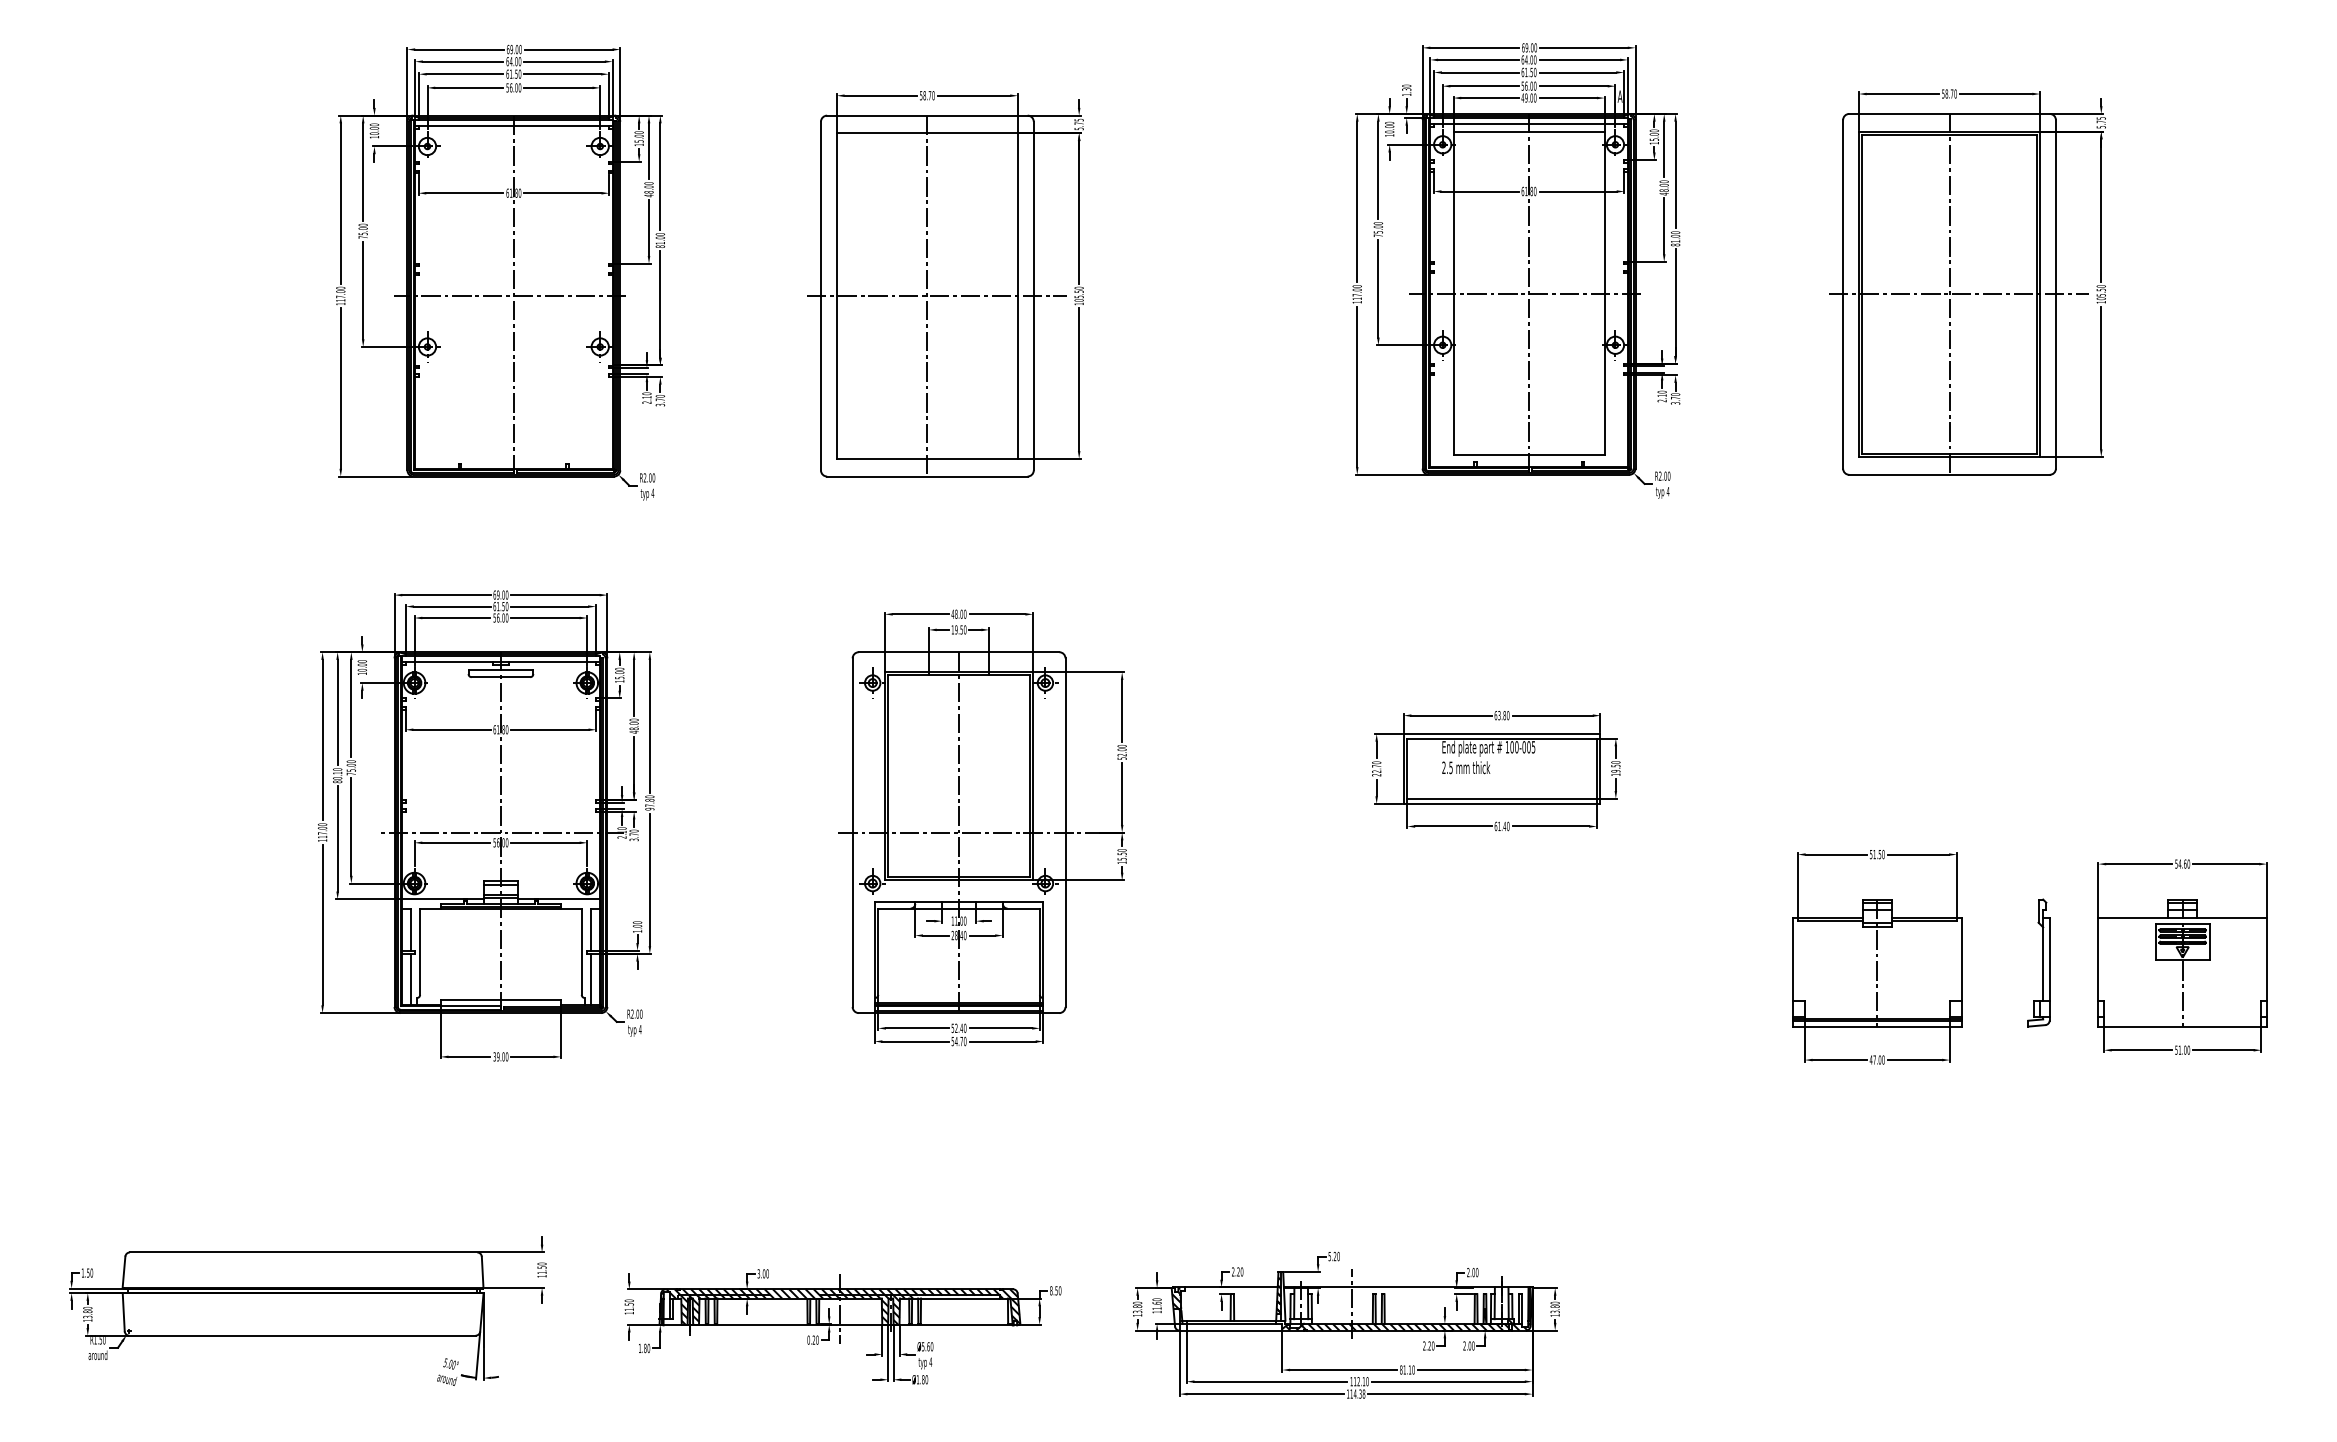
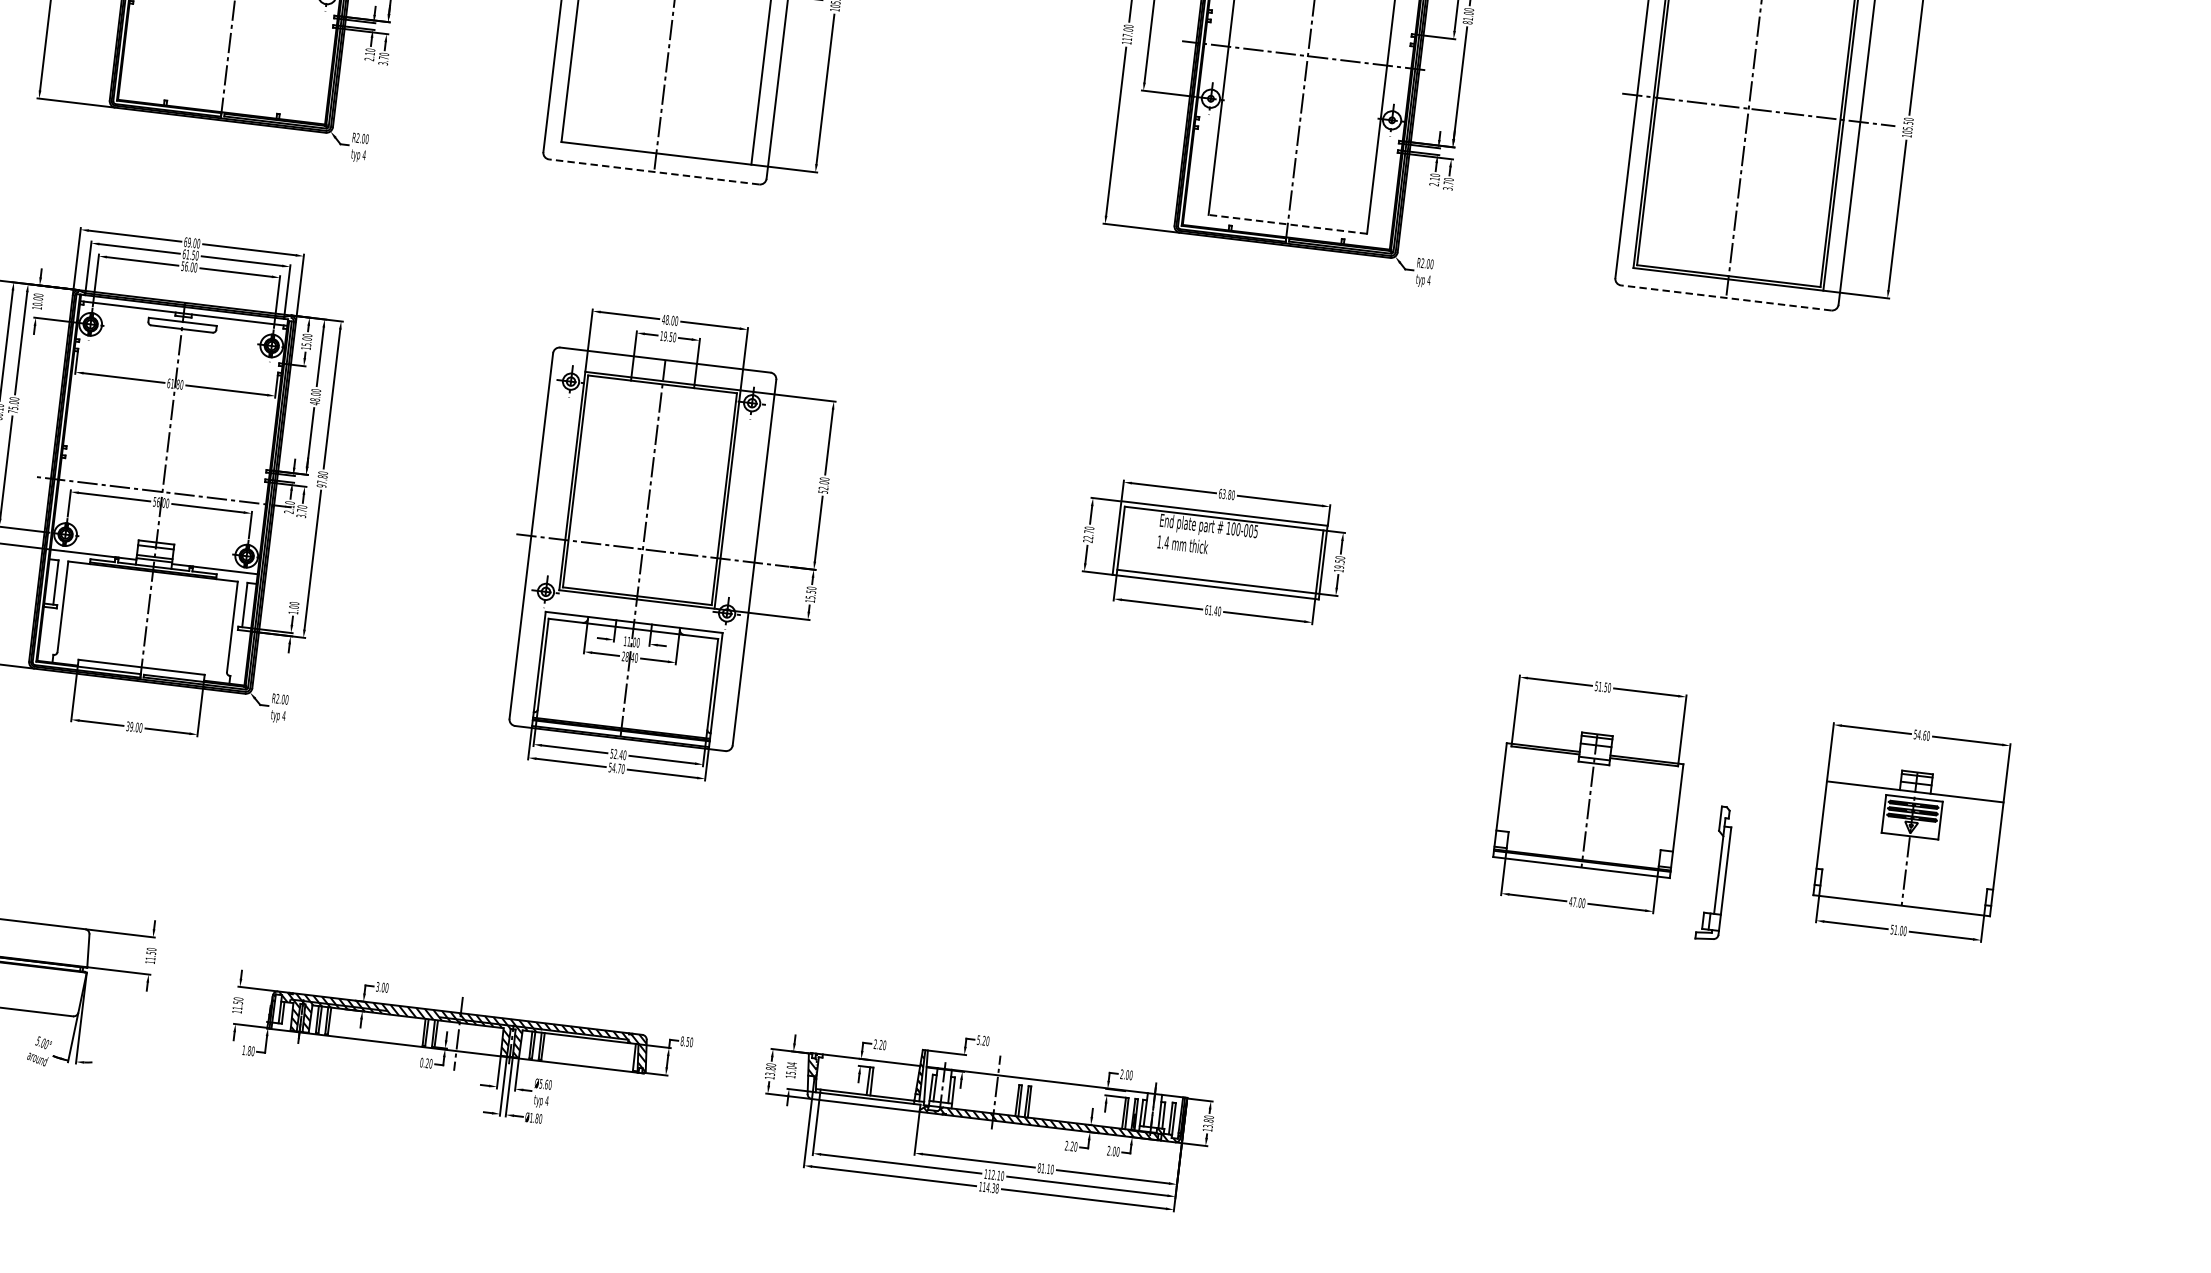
line: (1529, 454) -> (1288, 224), solid -> dashed
line: (1949, 474) -> (1726, 297), solid -> dashed
line: (926, 476) -> (653, 171), solid -> dashed
text: (1447, 767) -> (1163, 542), 2.5 -> 1.4
part: (2038, 962) -> (1714, 872), moved
line: (410, 979) -> (49, 634), removed
line: (591, 979) -> (239, 657), removed
text: (1156, 1303) -> (791, 1067), 11.60 -> 15.04

